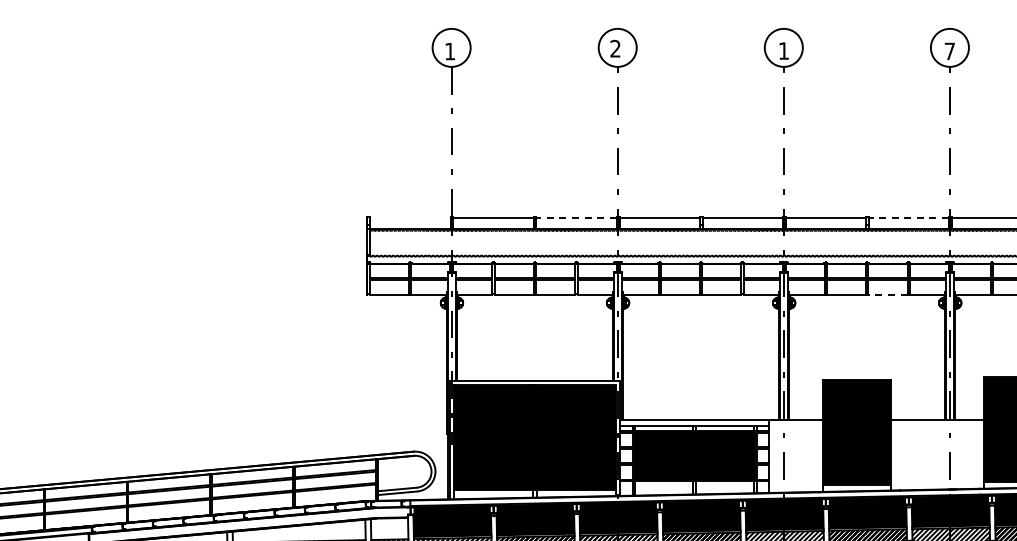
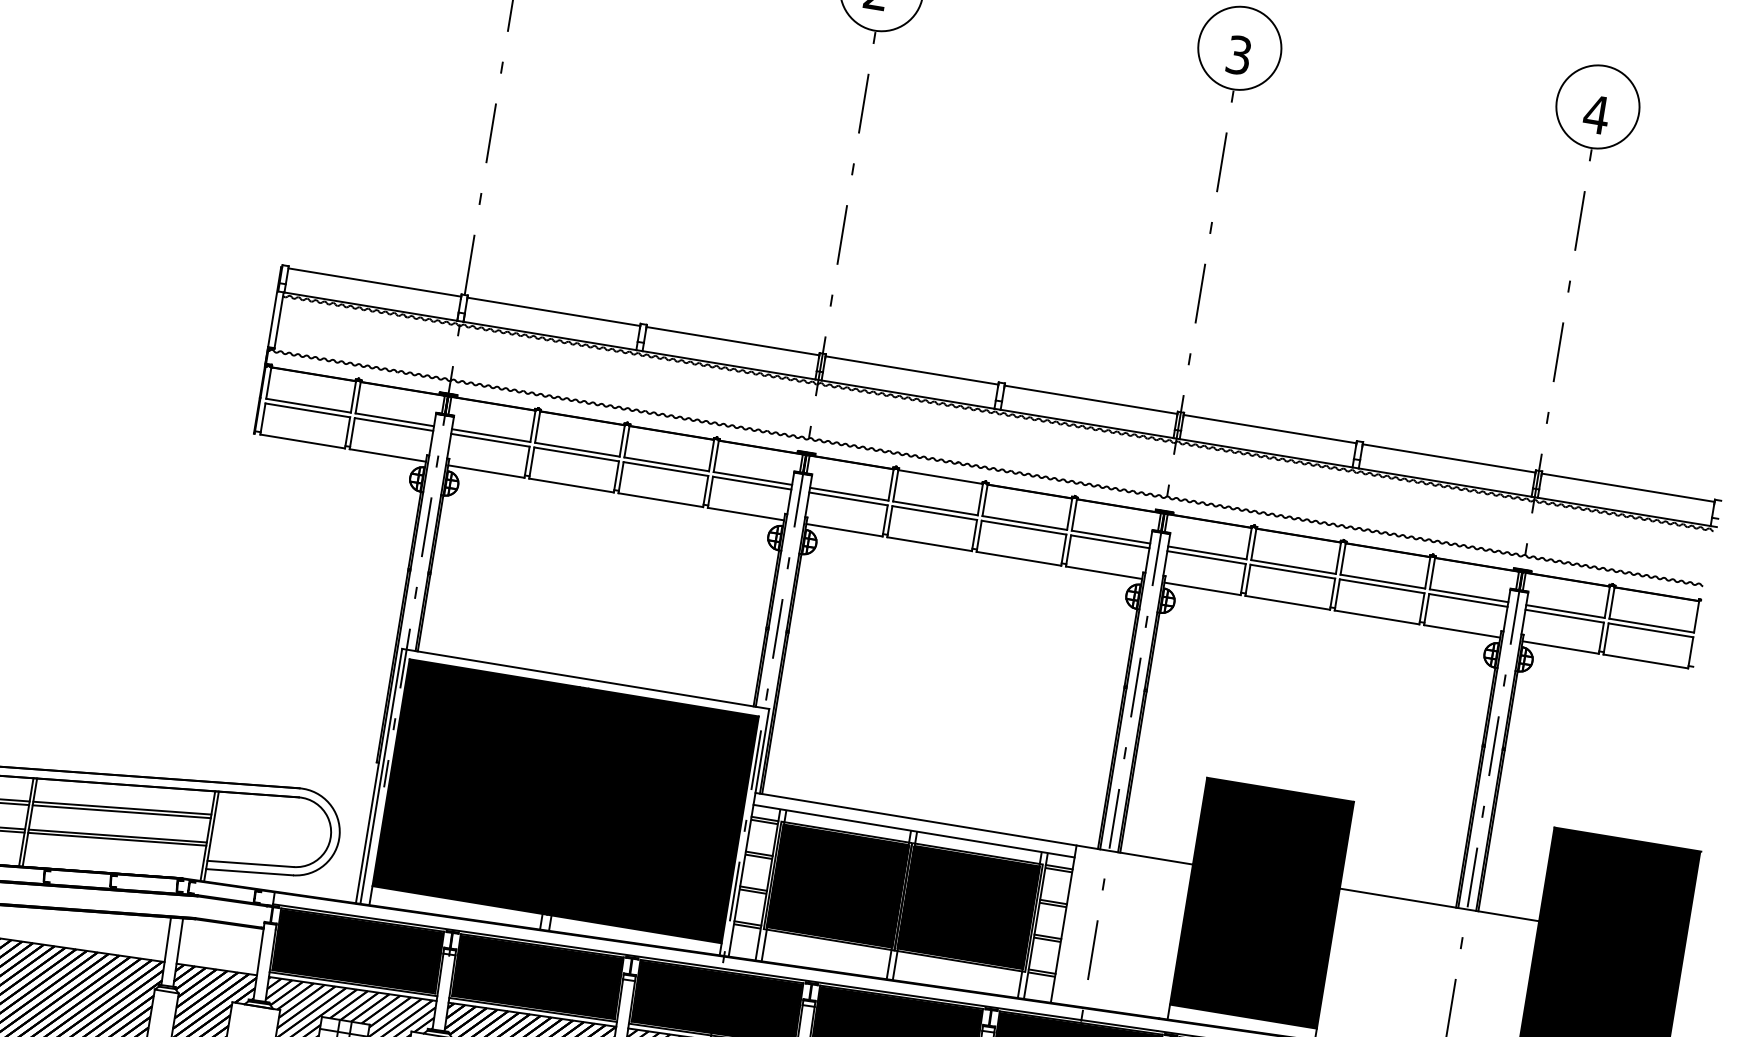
text: (783, 50) -> (1238, 53), 1 -> 3
text: (949, 51) -> (1595, 114), 7 -> 4
line: (410, 217) -> (375, 282), added
line: (576, 217) -> (732, 340), dashed -> solid
line: (908, 217) -> (1448, 458), dashed -> solid
line: (887, 294) -> (1376, 616), dashed -> solid

